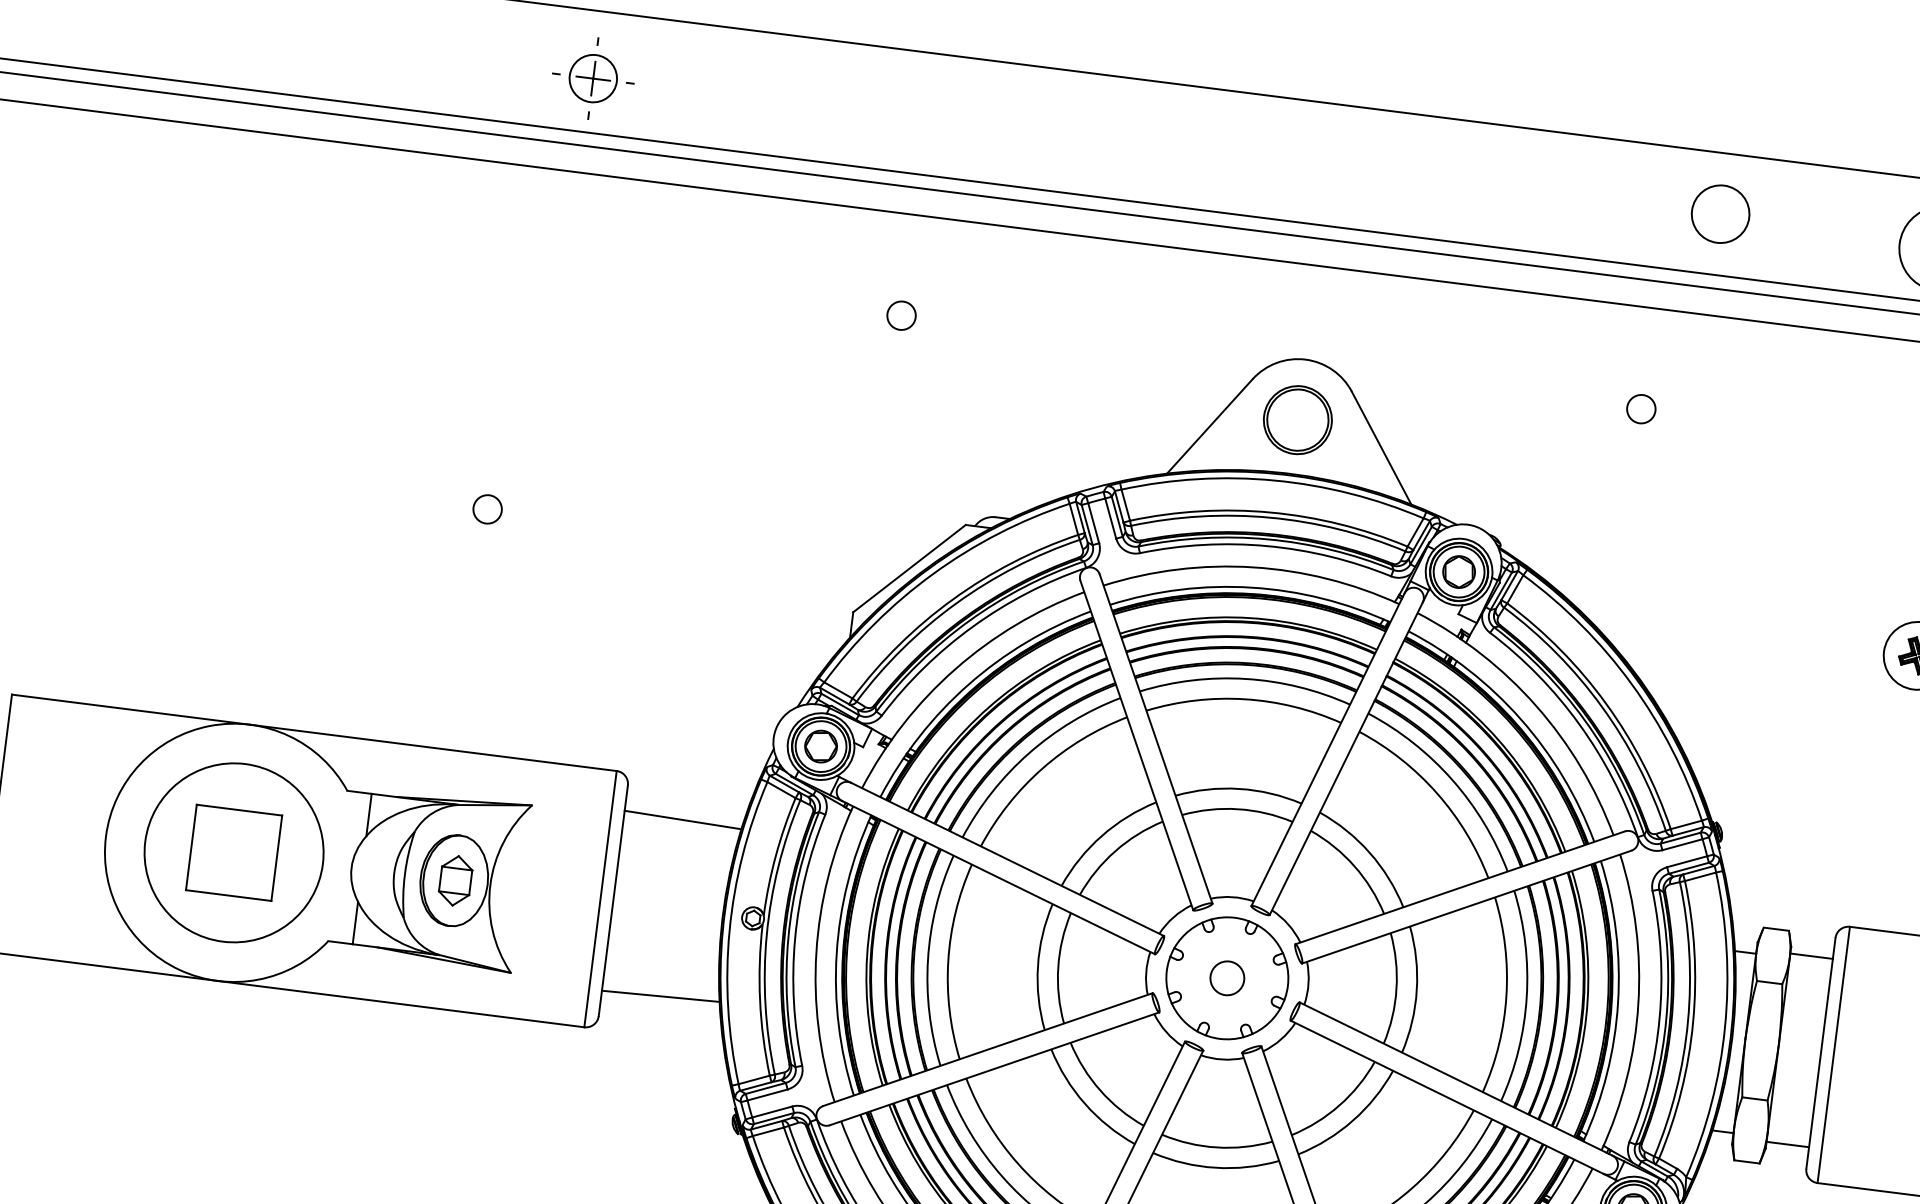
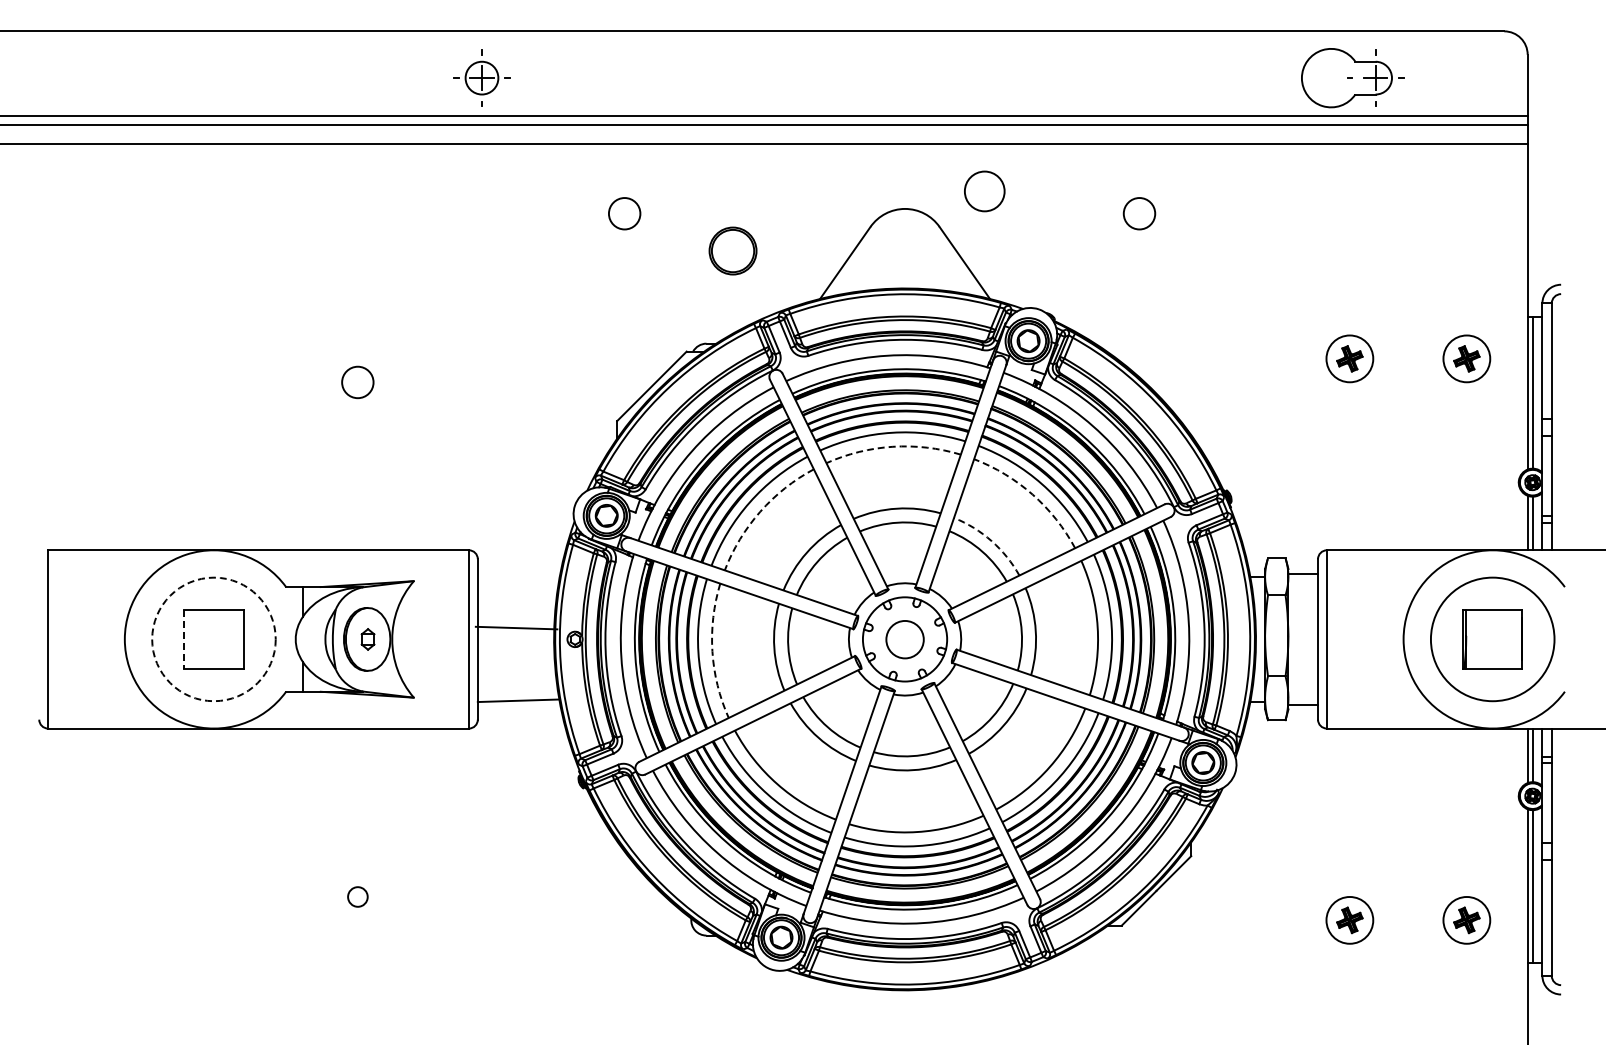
part: (592, 77) -> (481, 77), moved
circle: (1720, 214) -> (984, 191), moved
circle: (901, 315) -> (624, 213), size x1.6
circle: (1640, 408) -> (1138, 213), size x1.6
part: (1297, 419) -> (732, 250), moved
circle: (487, 508) -> (357, 381), size x1.6
arc: (1244, 698) -> (892, 446), solid -> dashed
arc: (1042, 768) -> (760, 511), solid -> dashed
arc: (1436, 793) -> (1032, 494), solid -> dashed
line: (683, 819) -> (516, 627), moved
line: (191, 847) -> (184, 639), solid -> dashed
circle: (233, 852) -> (213, 639), solid -> dashed
arc: (1369, 853) -> (991, 541), solid -> dashed
part: (454, 880) -> (367, 639), size x0.6
arc: (948, 960) -> (712, 651), solid -> dashed
circle: (1226, 976) -> (904, 638), size x1.6

